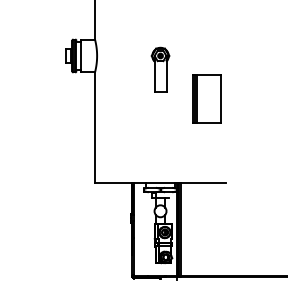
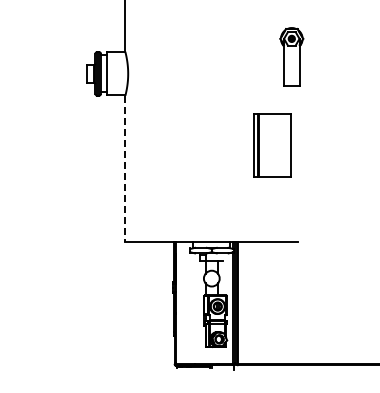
part: (160, 69) -> (291, 56), moved
part: (206, 99) -> (272, 145), moved
line: (95, 127) -> (125, 168), solid -> dashed

